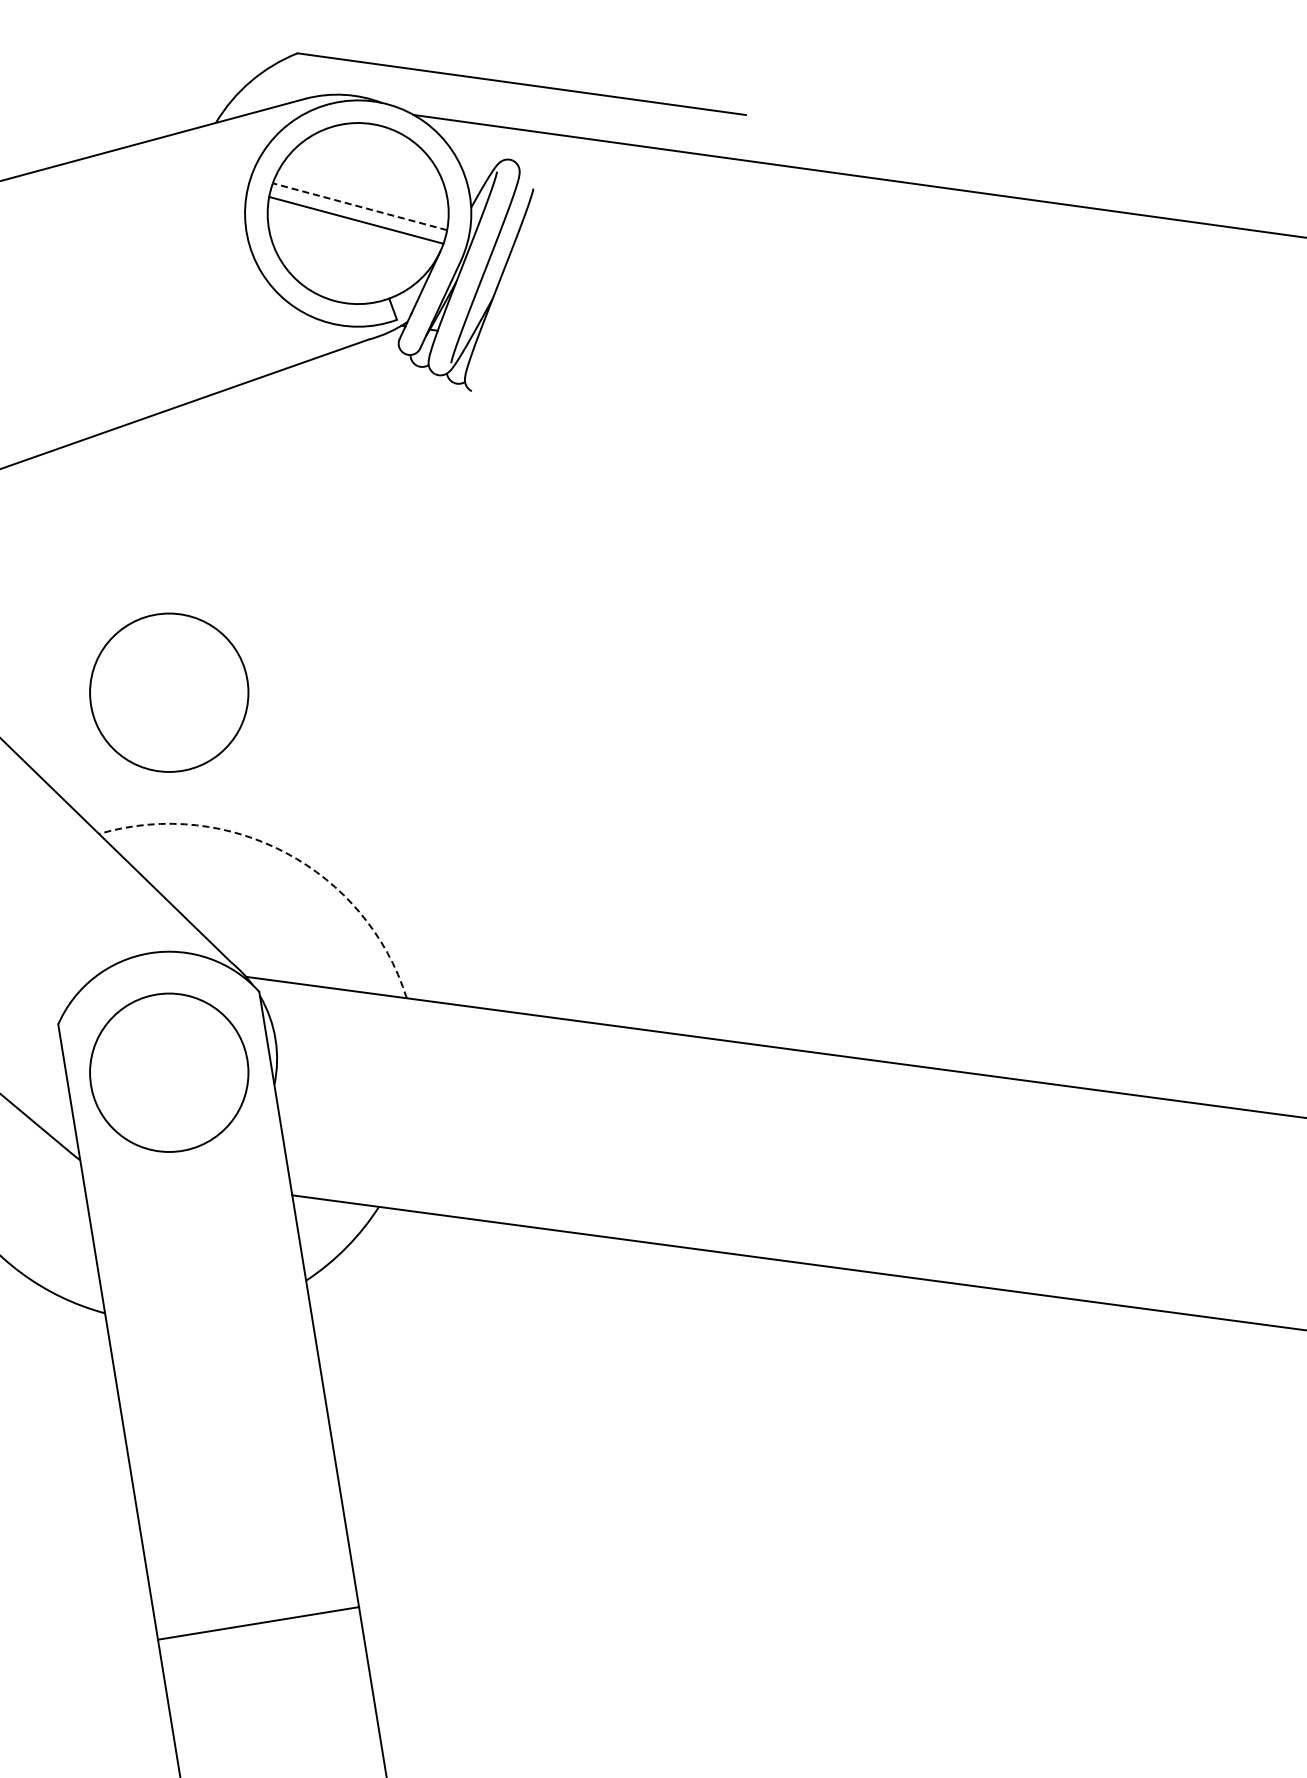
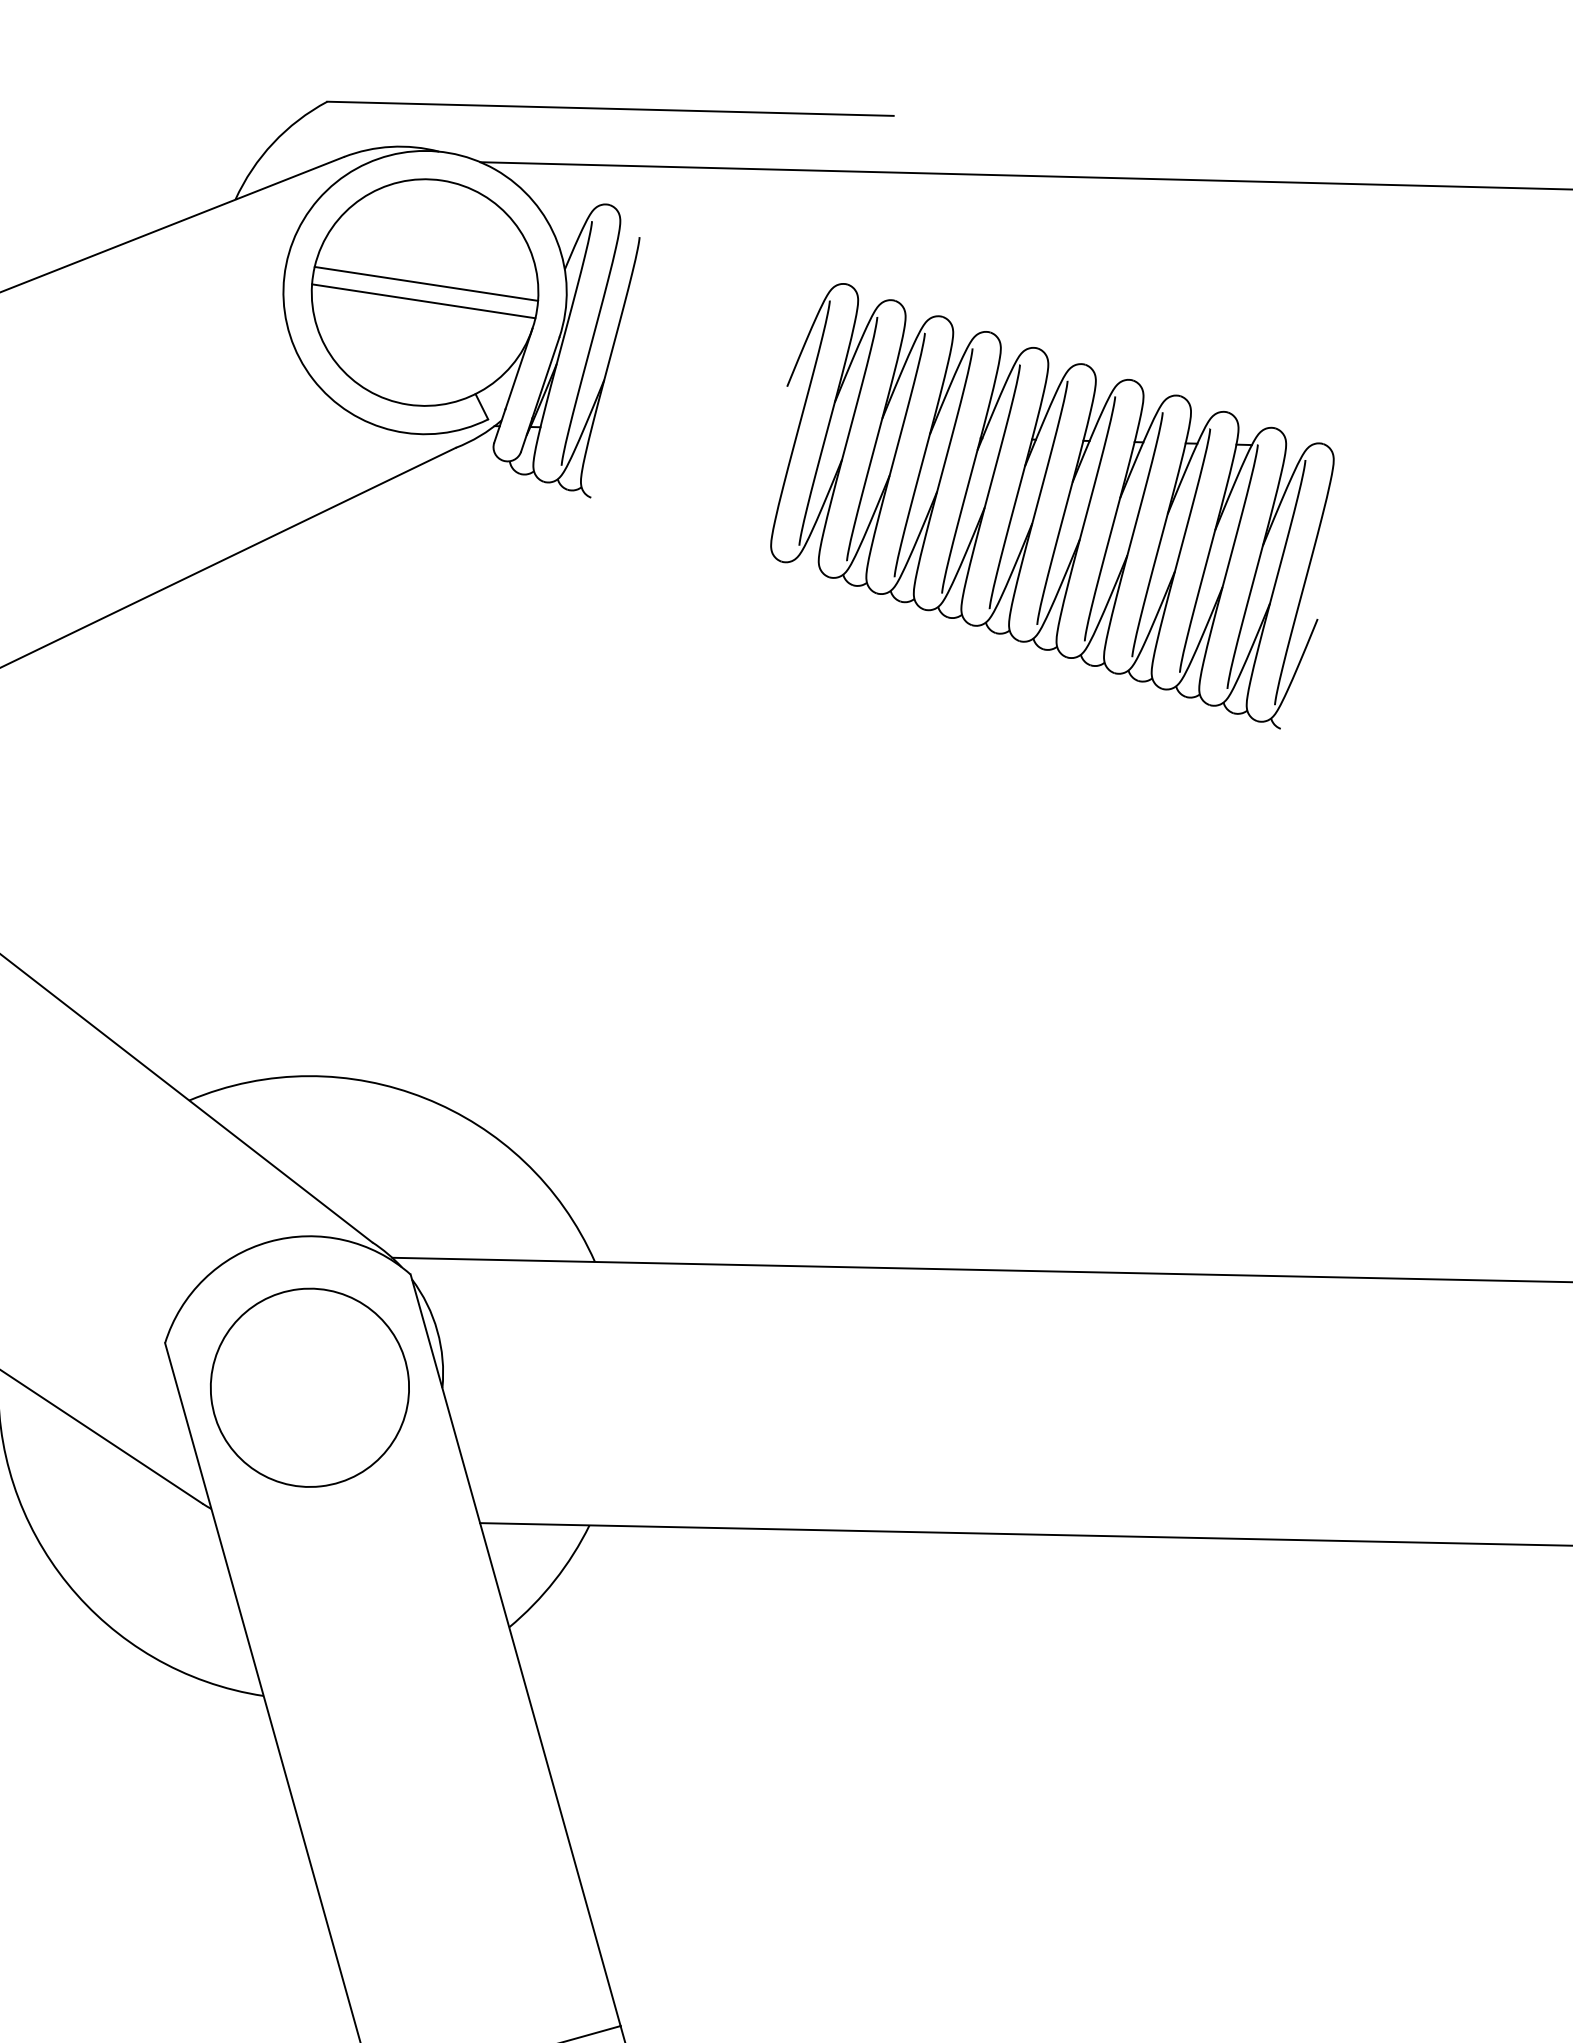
line: (359, 206) -> (425, 283), dashed -> solid
part: (845, 443) -> (1063, 510), added
circle: (169, 692) -> (257, 914), removed
arc: (286, 853) -> (425, 1098), dashed -> solid

